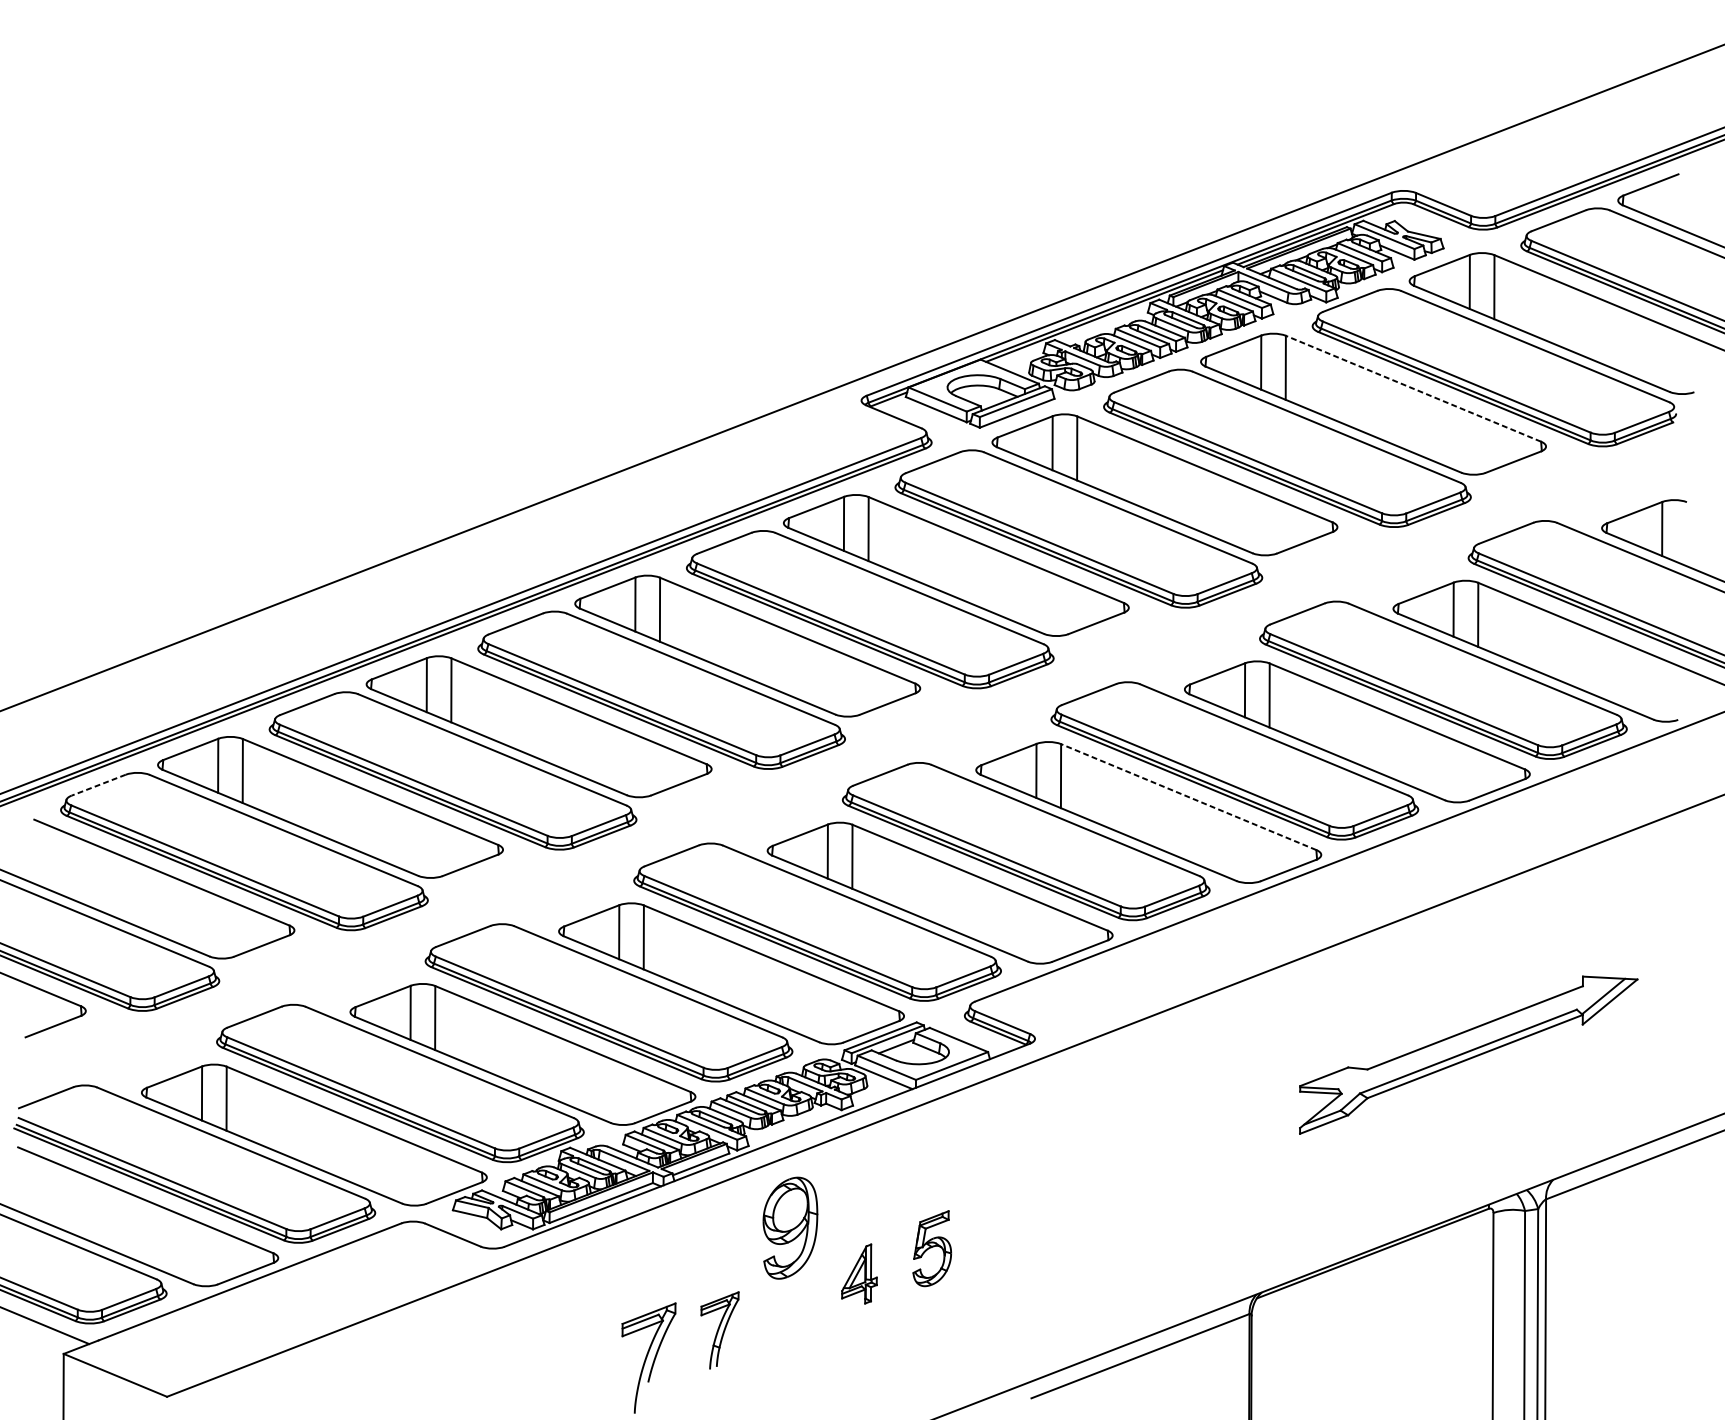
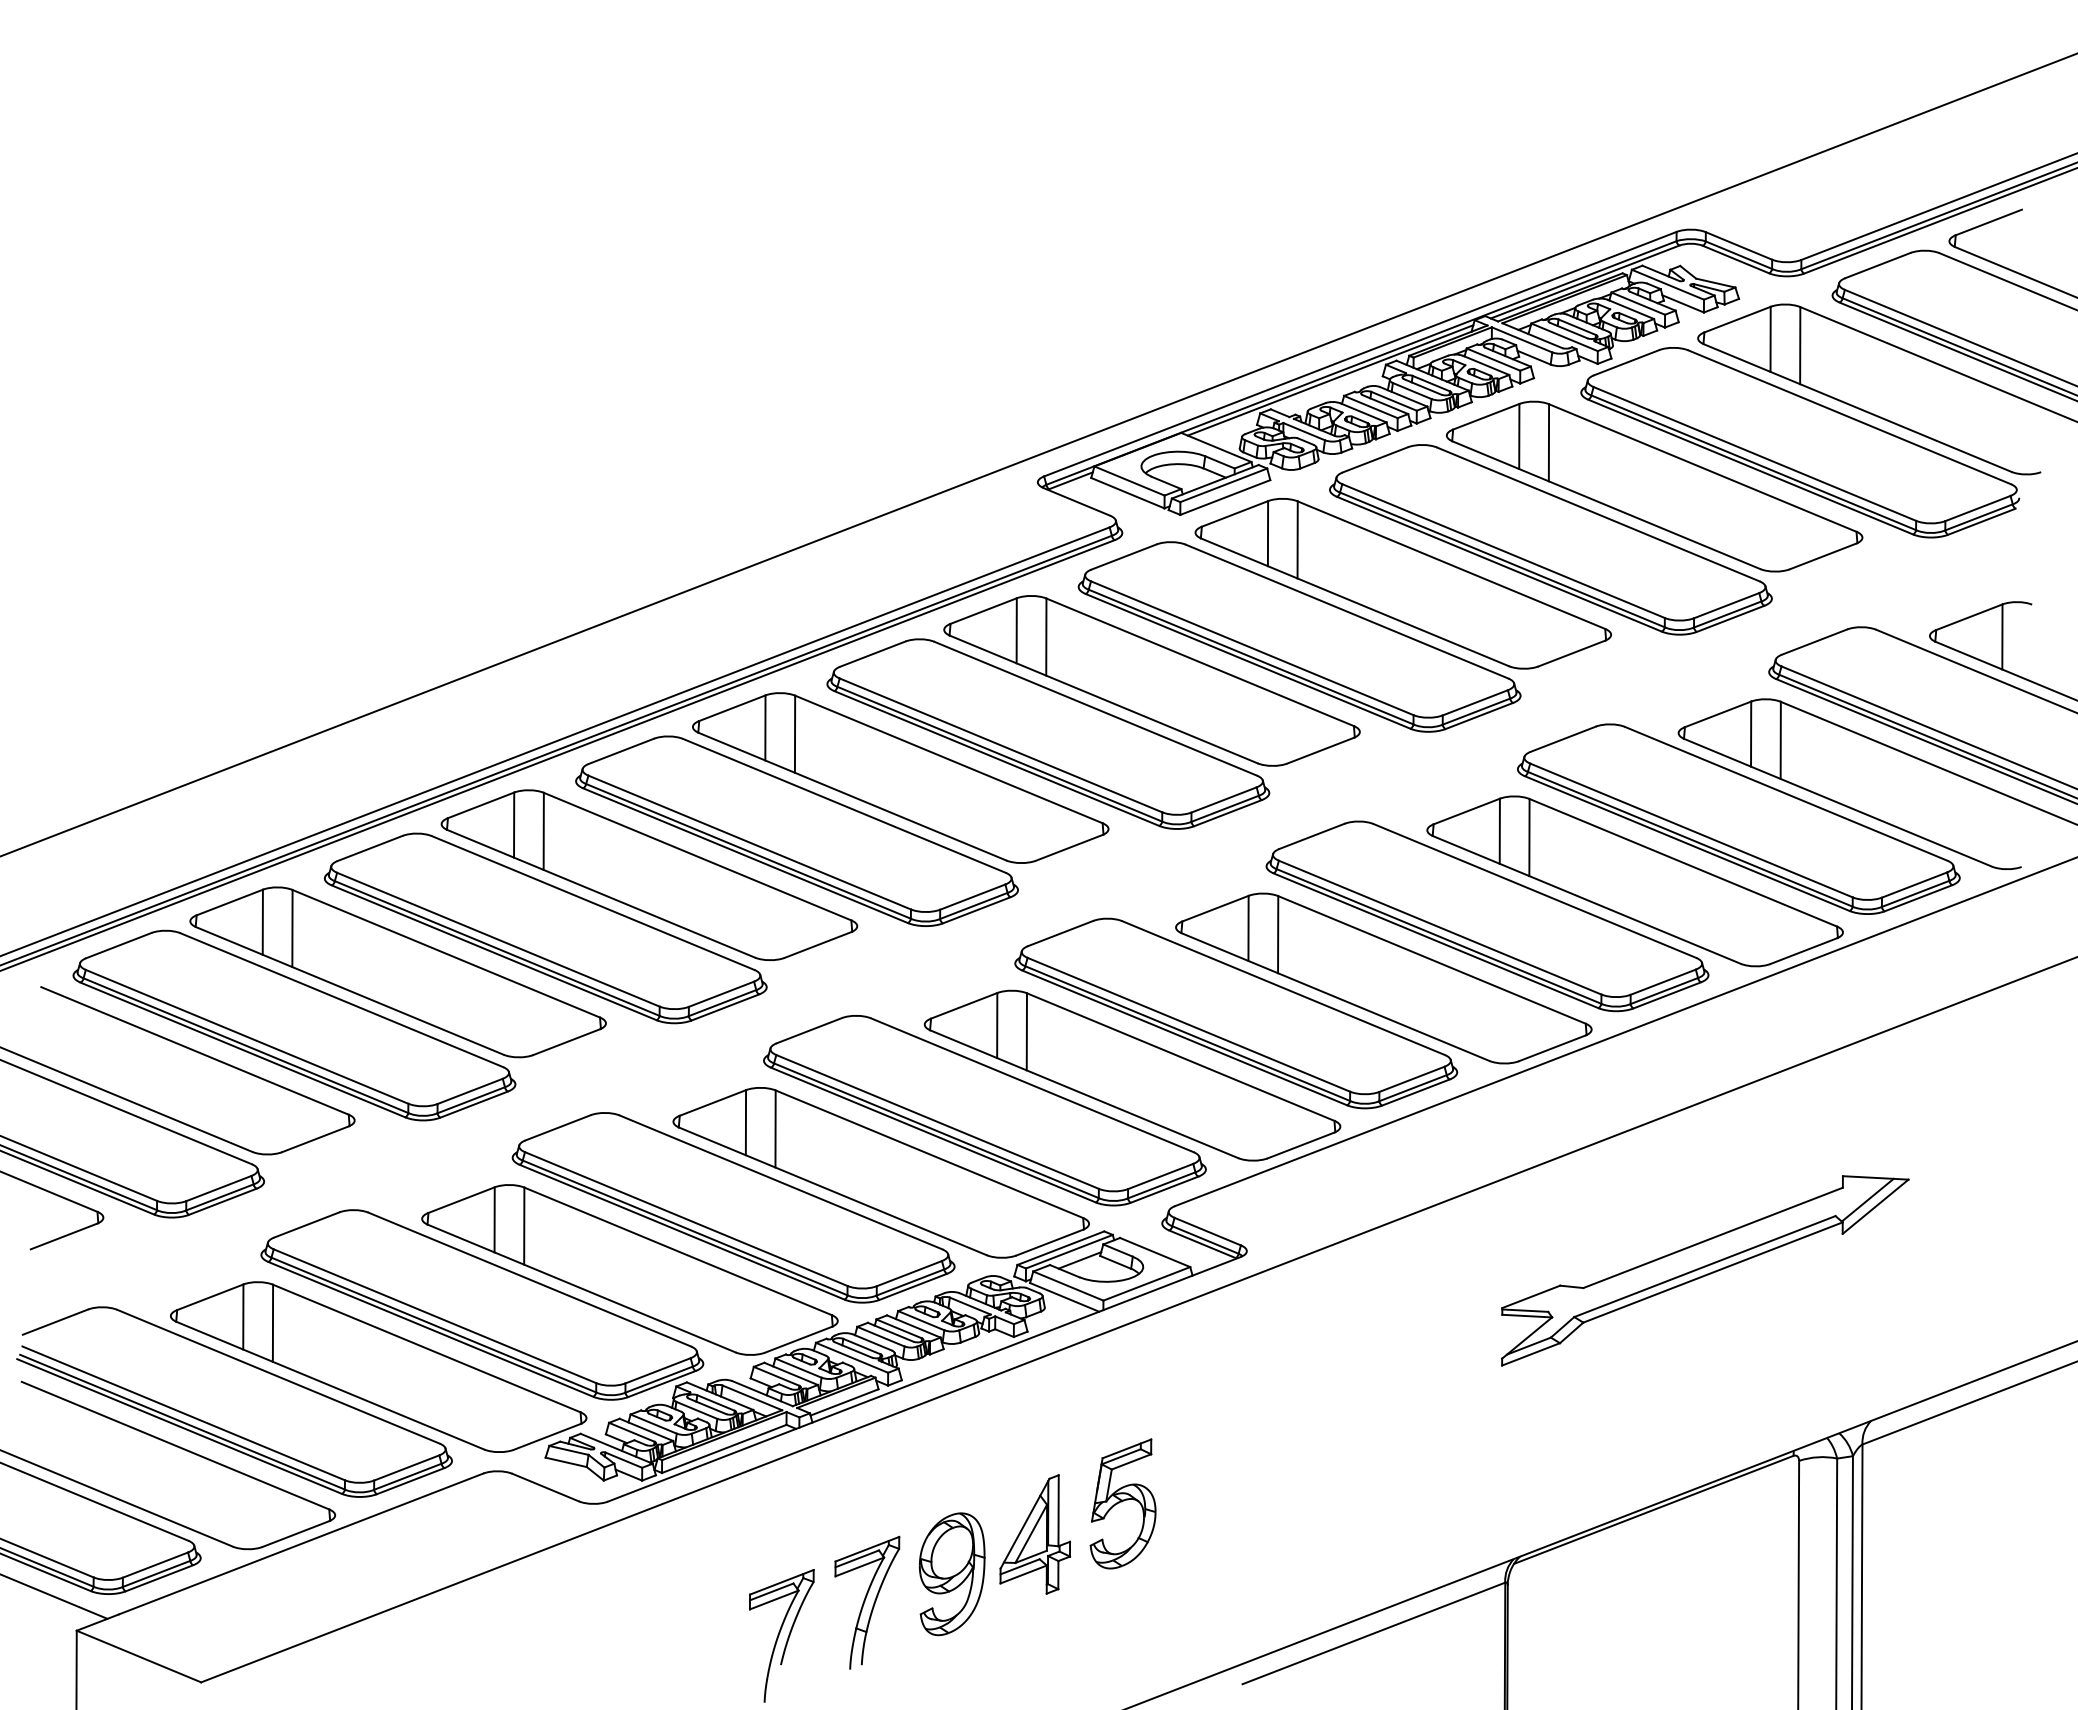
line: (1413, 388) -> (1702, 467), dashed -> solid
line: (98, 785) -> (118, 945), dashed -> solid
line: (1188, 796) -> (1431, 959), dashed -> solid
part: (1468, 1054) -> (1705, 1270), moved
part: (789, 1228) -> (951, 1574), moved
part: (931, 1248) -> (1122, 1503), size x1.43
part: (859, 1274) -> (1035, 1534), size x1.67
part: (720, 1330) -> (867, 1602), size x1.43

